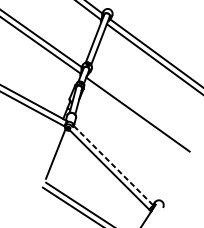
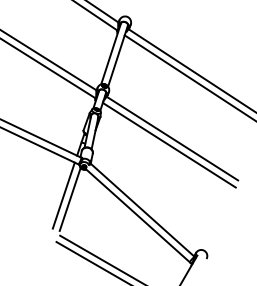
line: (140, 109) -> (172, 138), added
line: (50, 150) -> (63, 195), added
line: (113, 166) -> (142, 210), dashed -> solid

